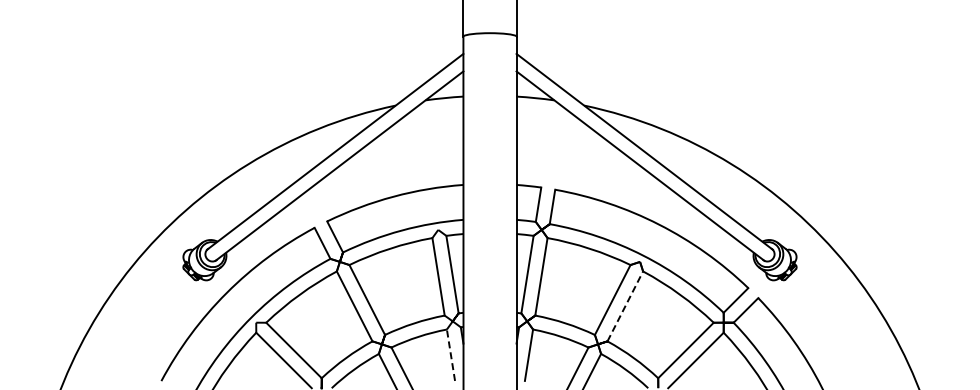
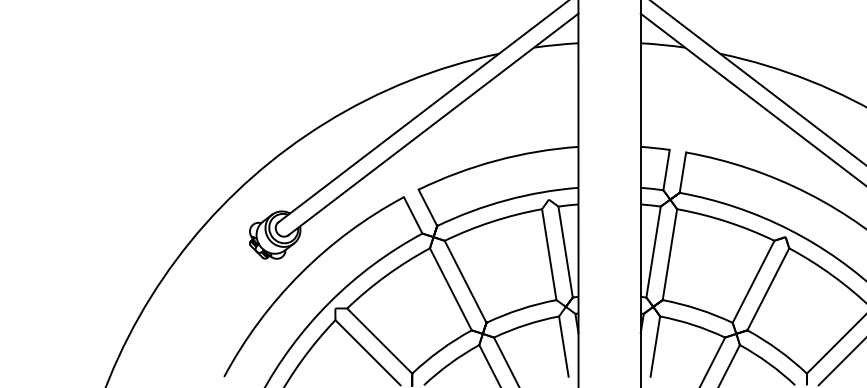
line: (625, 305) -> (768, 288), dashed -> solid
line: (450, 354) -> (563, 345), dashed -> solid

